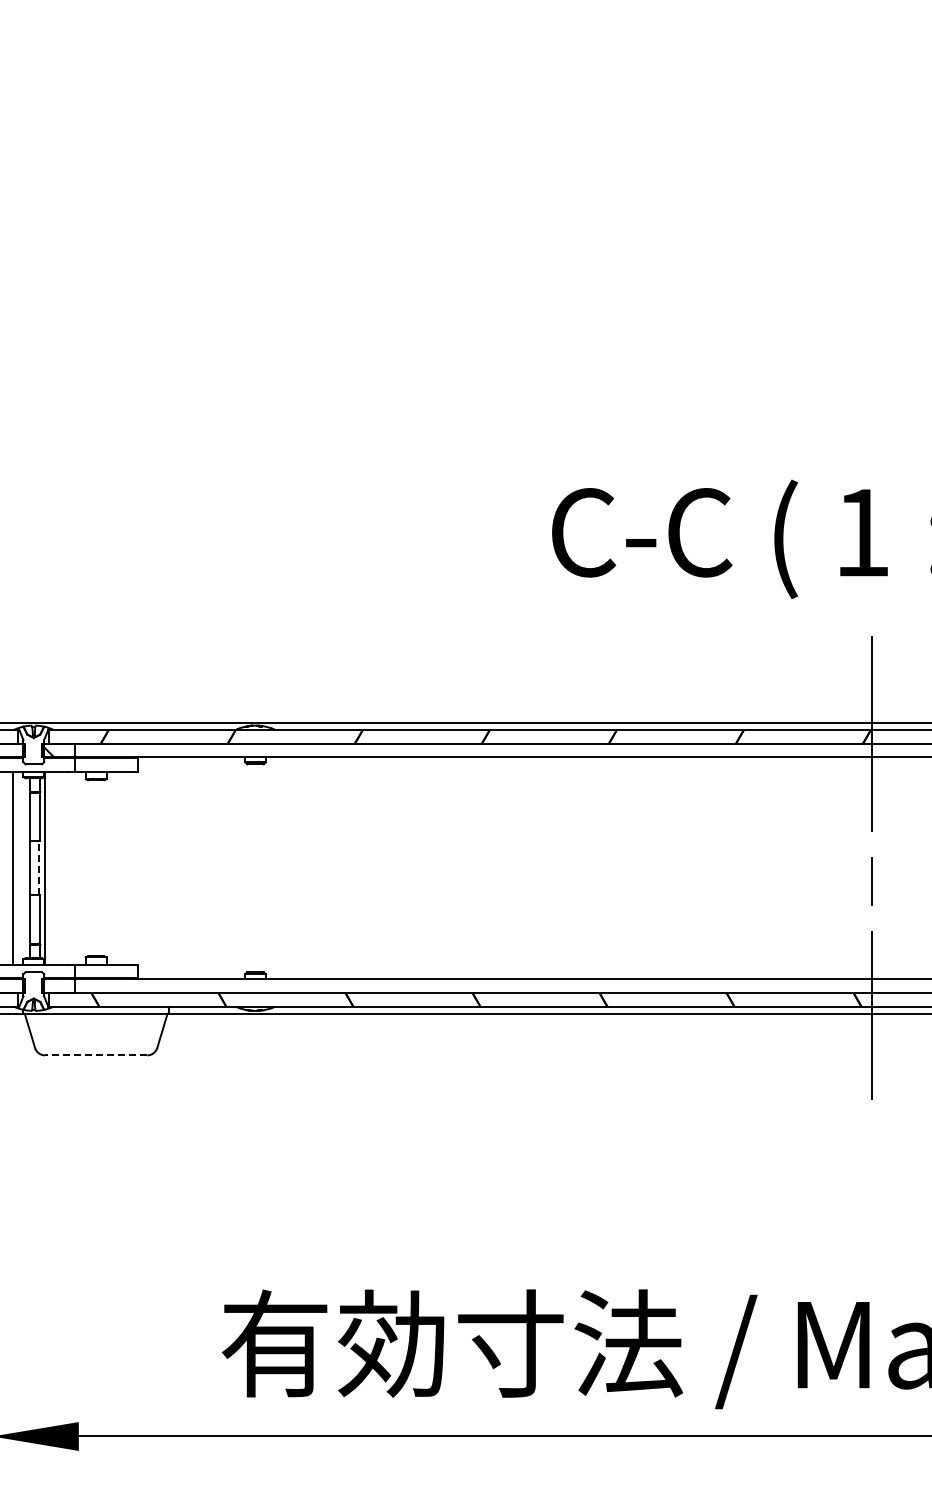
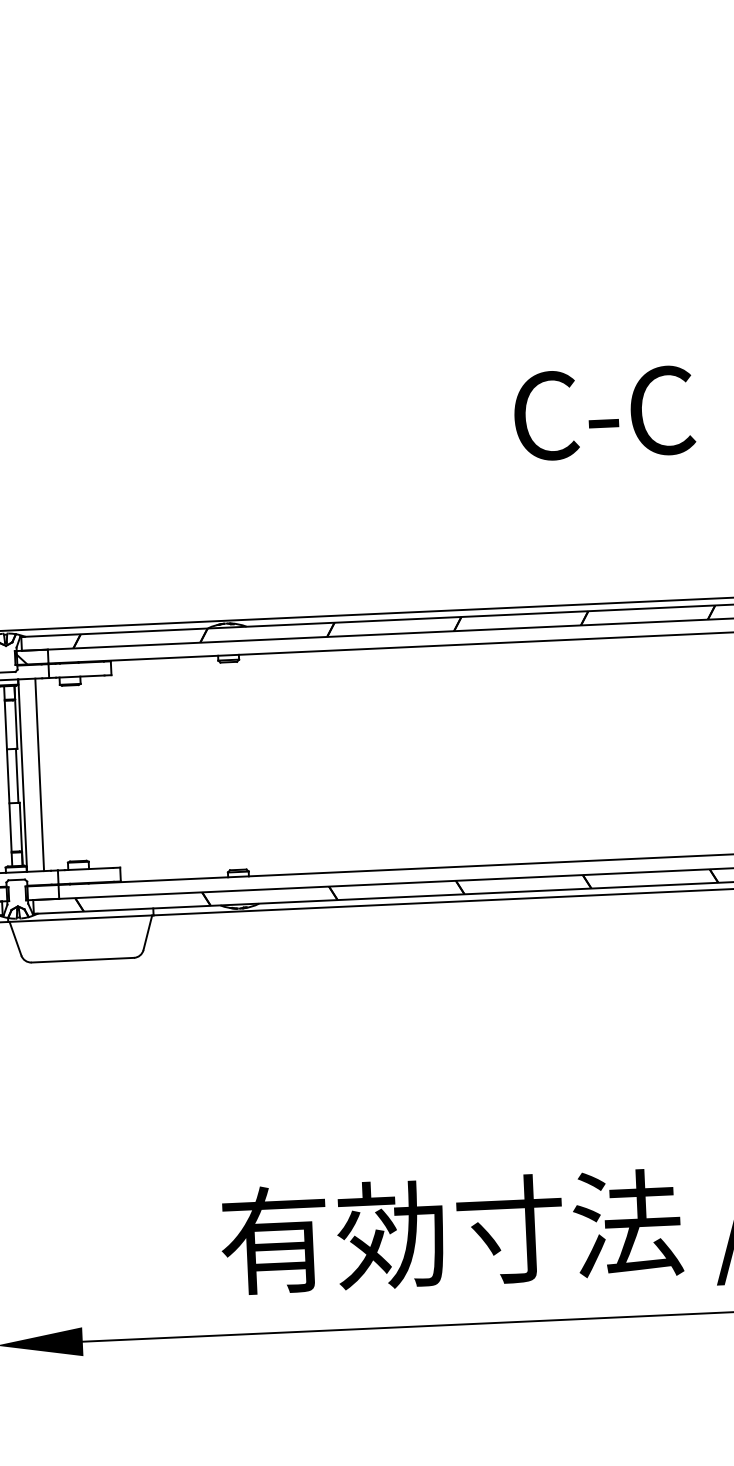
line: (39, 867) -> (17, 775), dashed -> solid
line: (61, 867) -> (39, 774), added
line: (95, 1055) -> (82, 960), dashed -> solid

